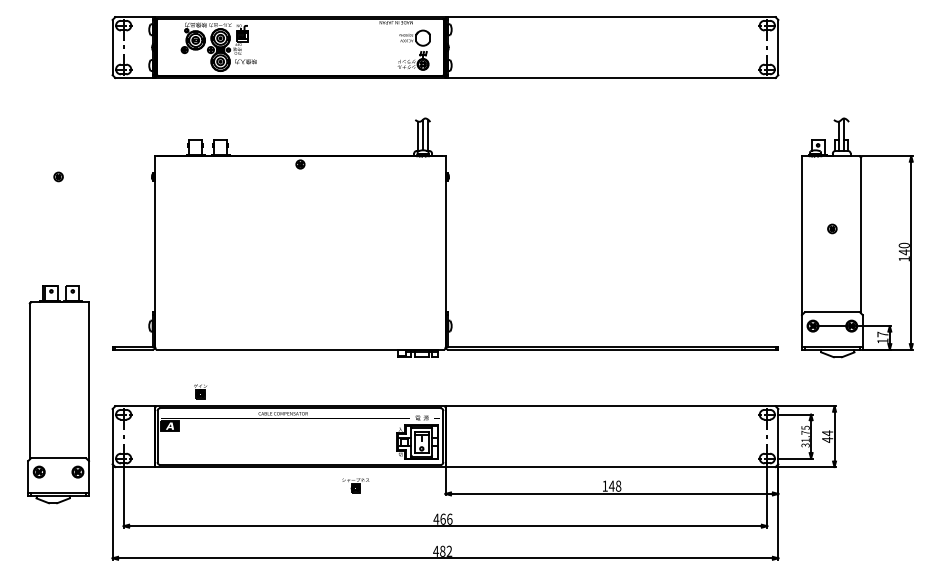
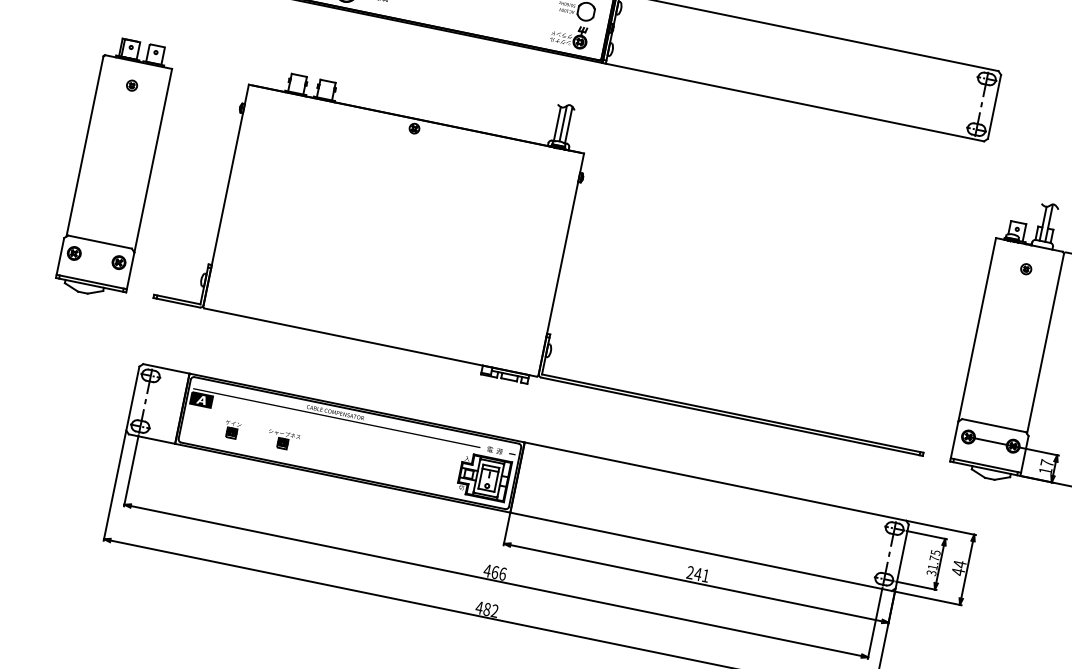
part: (832, 228) -> (1026, 268), moved
part: (200, 391) -> (232, 429), moved
part: (58, 394) -> (114, 168), moved
part: (355, 485) -> (283, 440), moved
text: (611, 485) -> (697, 573), 148 -> 241

